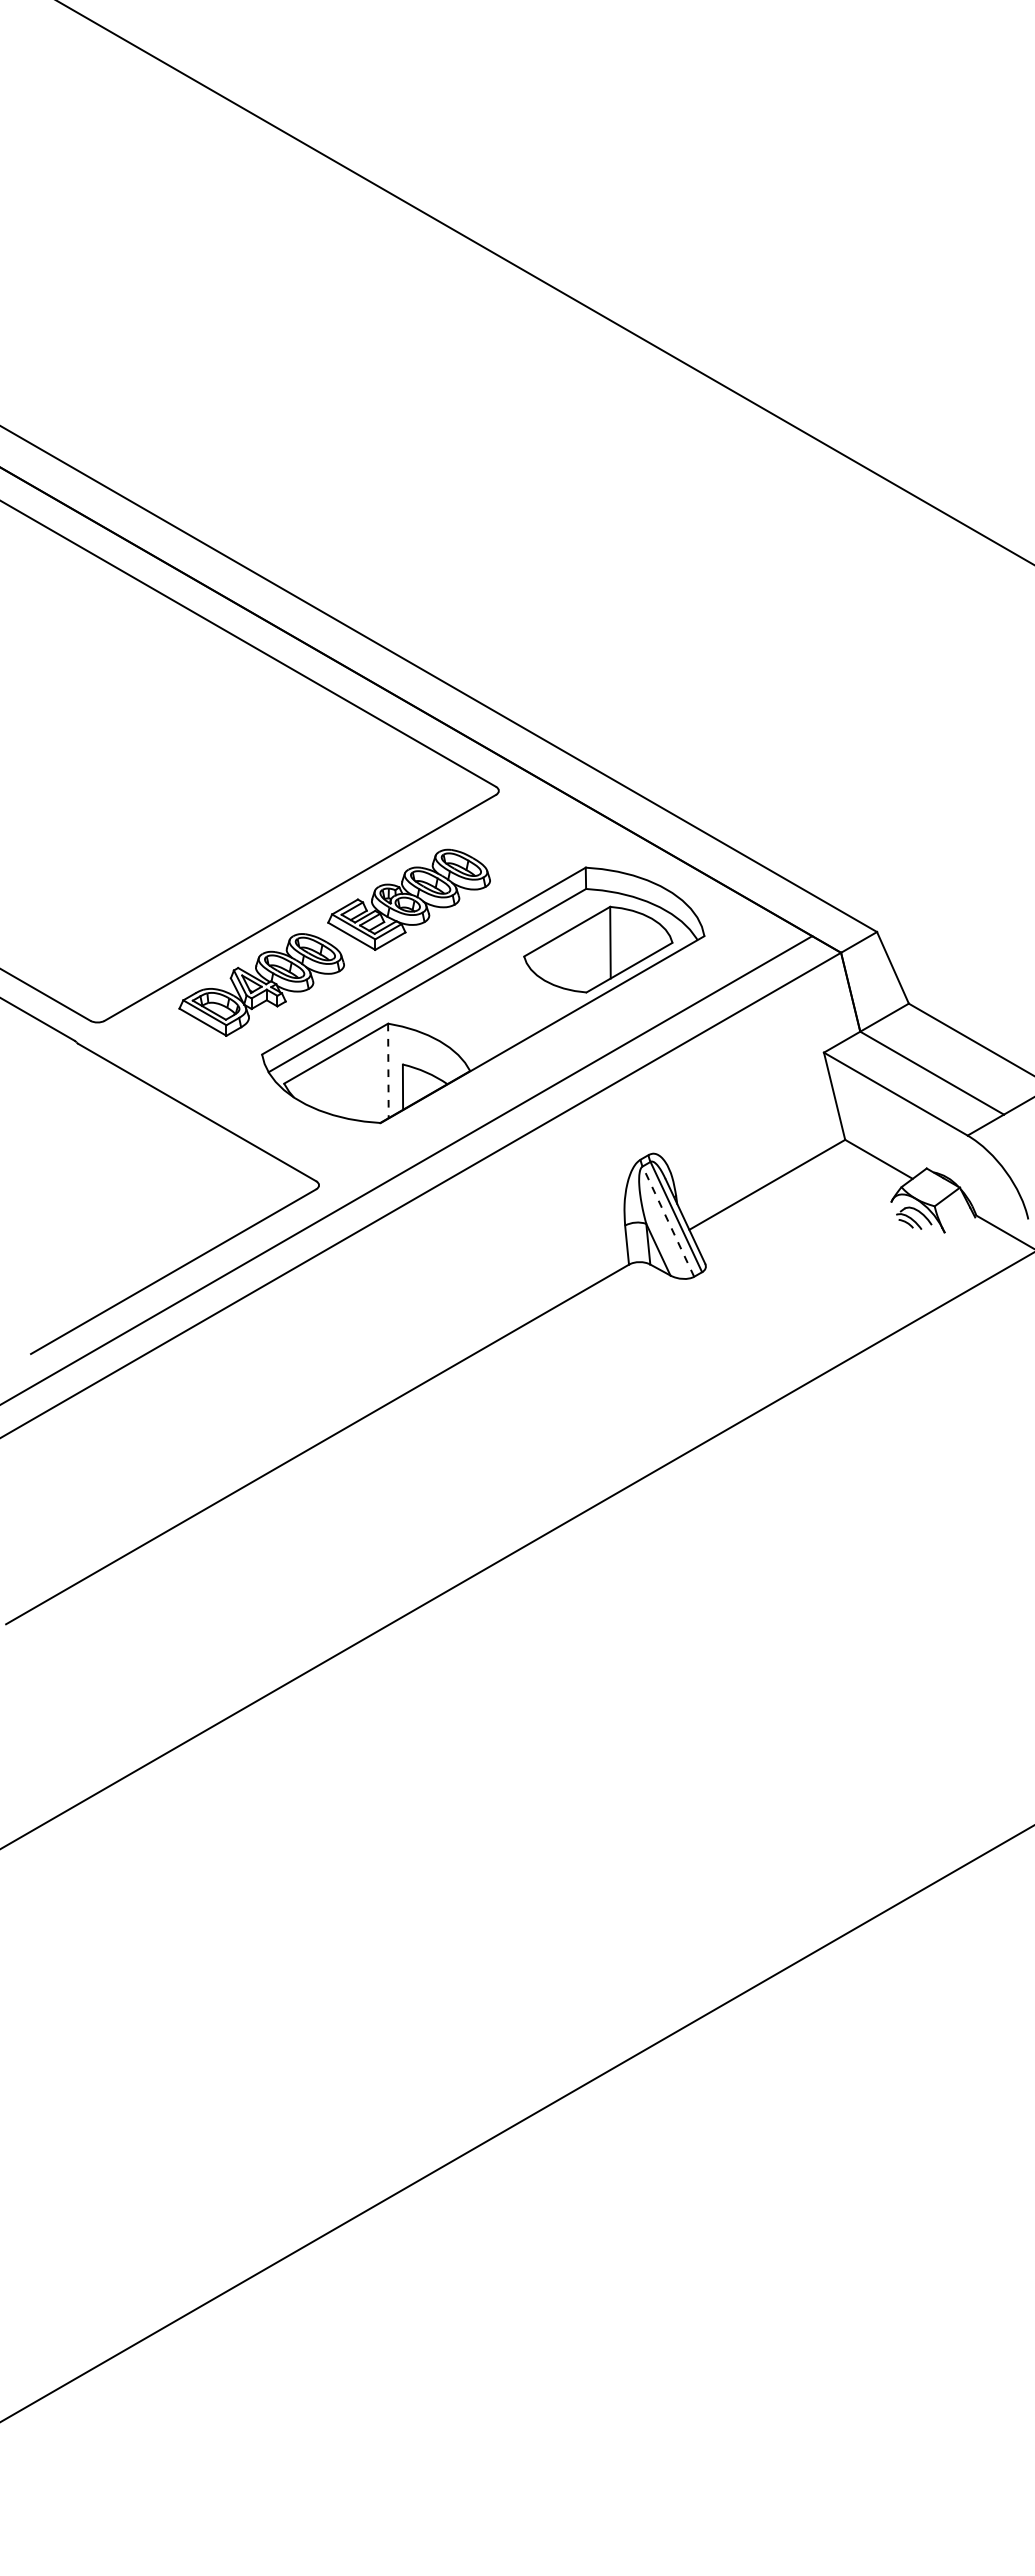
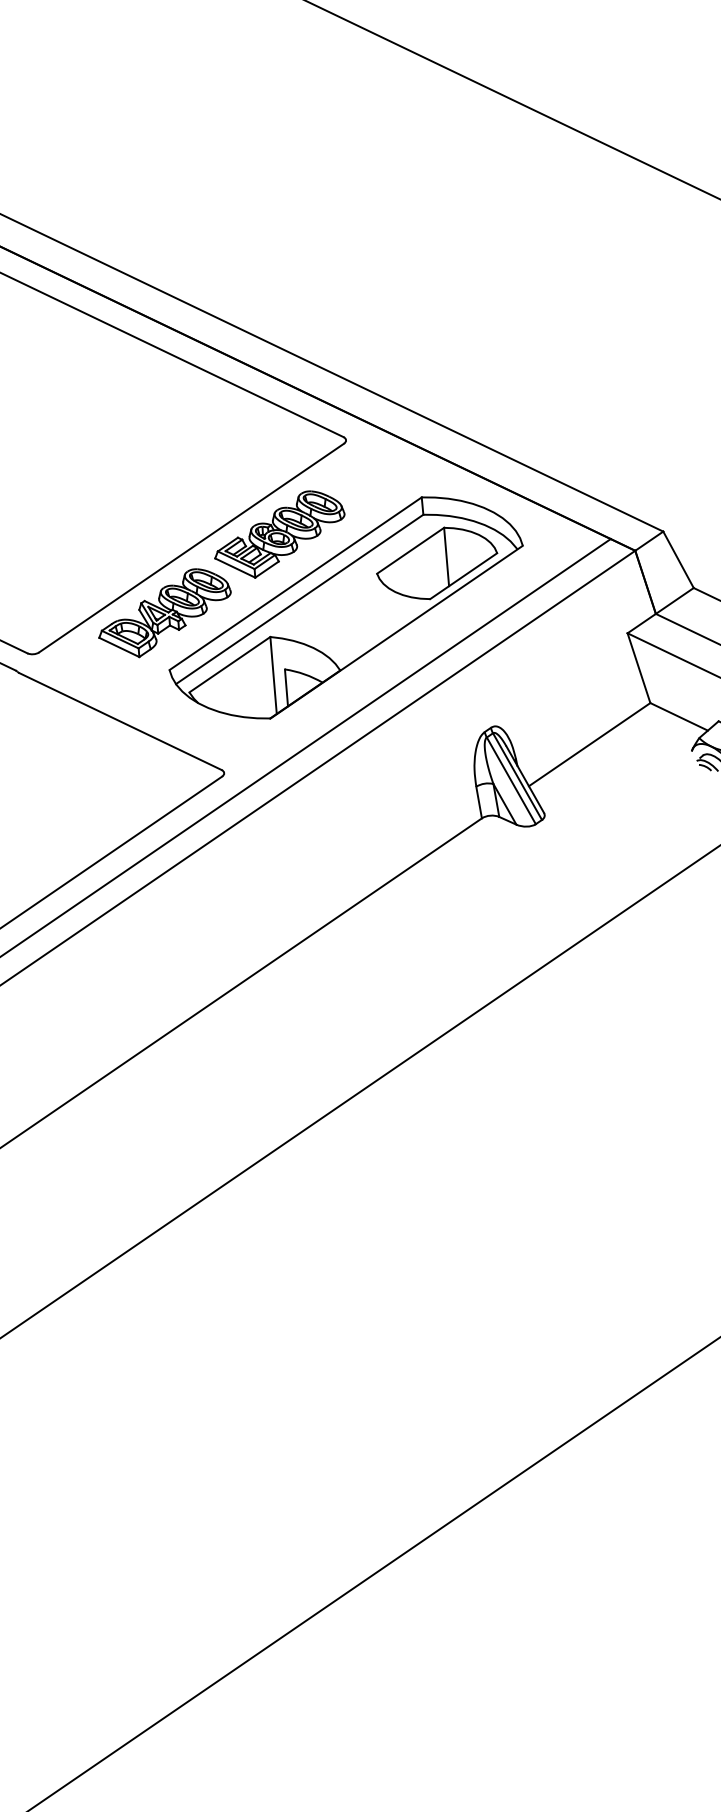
line: (388, 1071) -> (273, 675), dashed -> solid
line: (668, 1221) -> (511, 780), dashed -> solid

